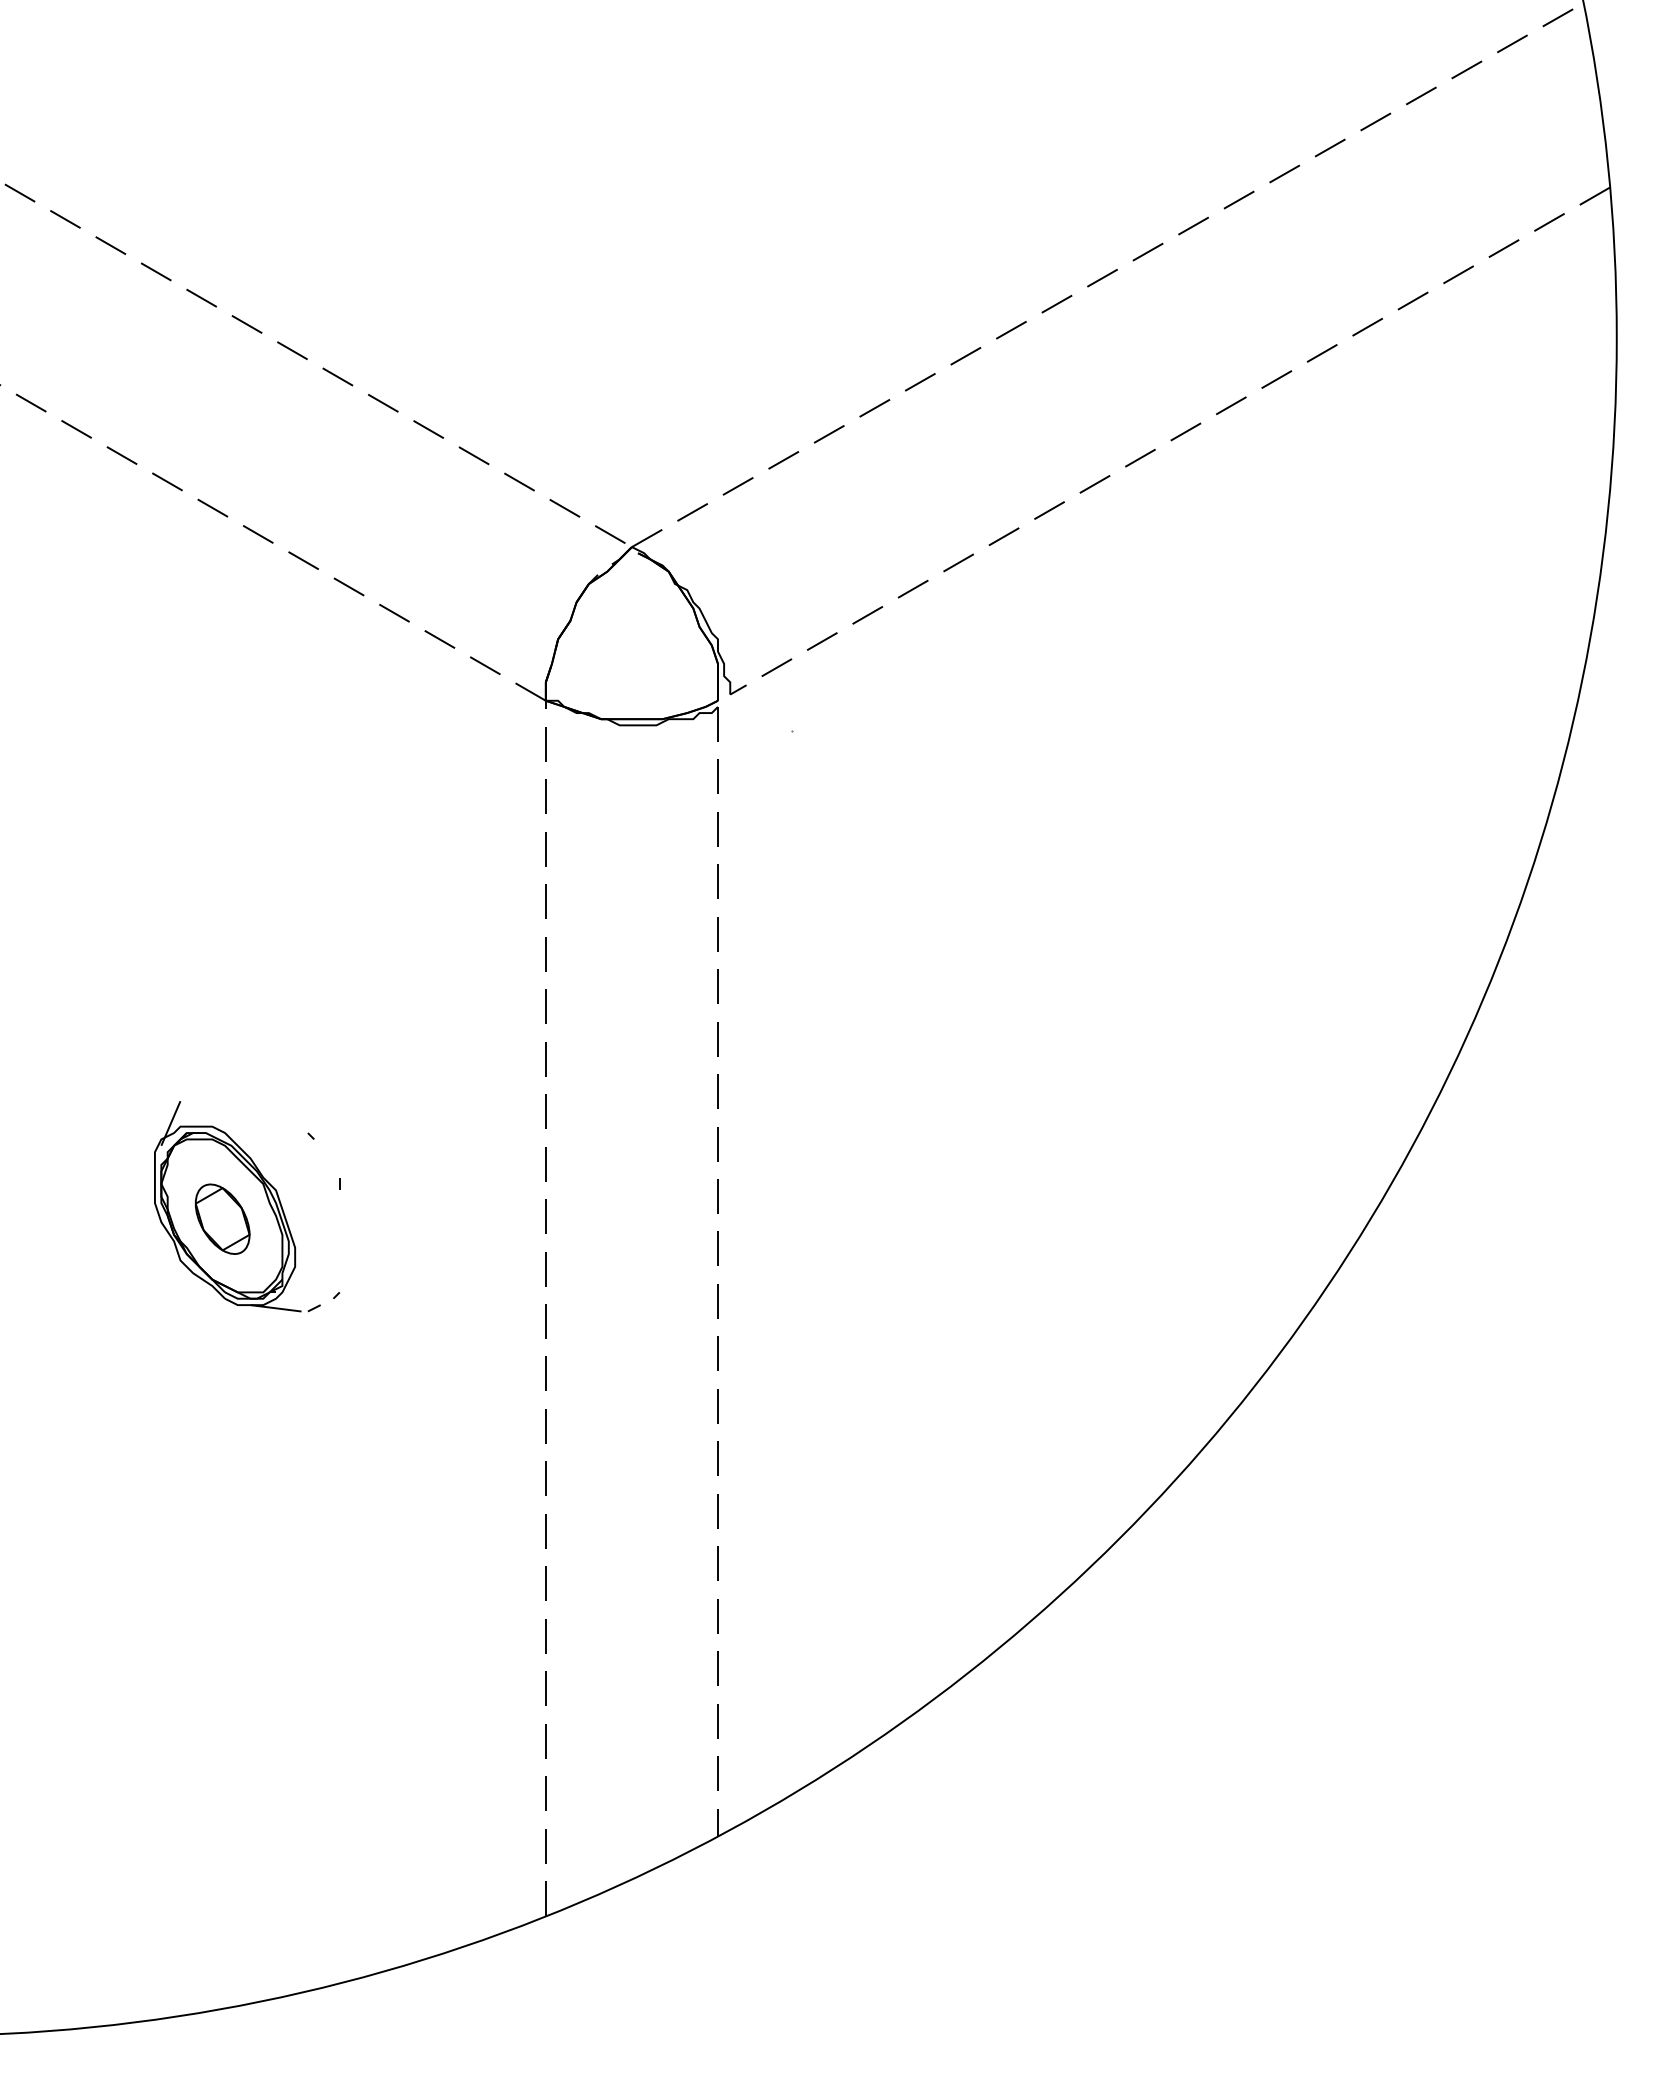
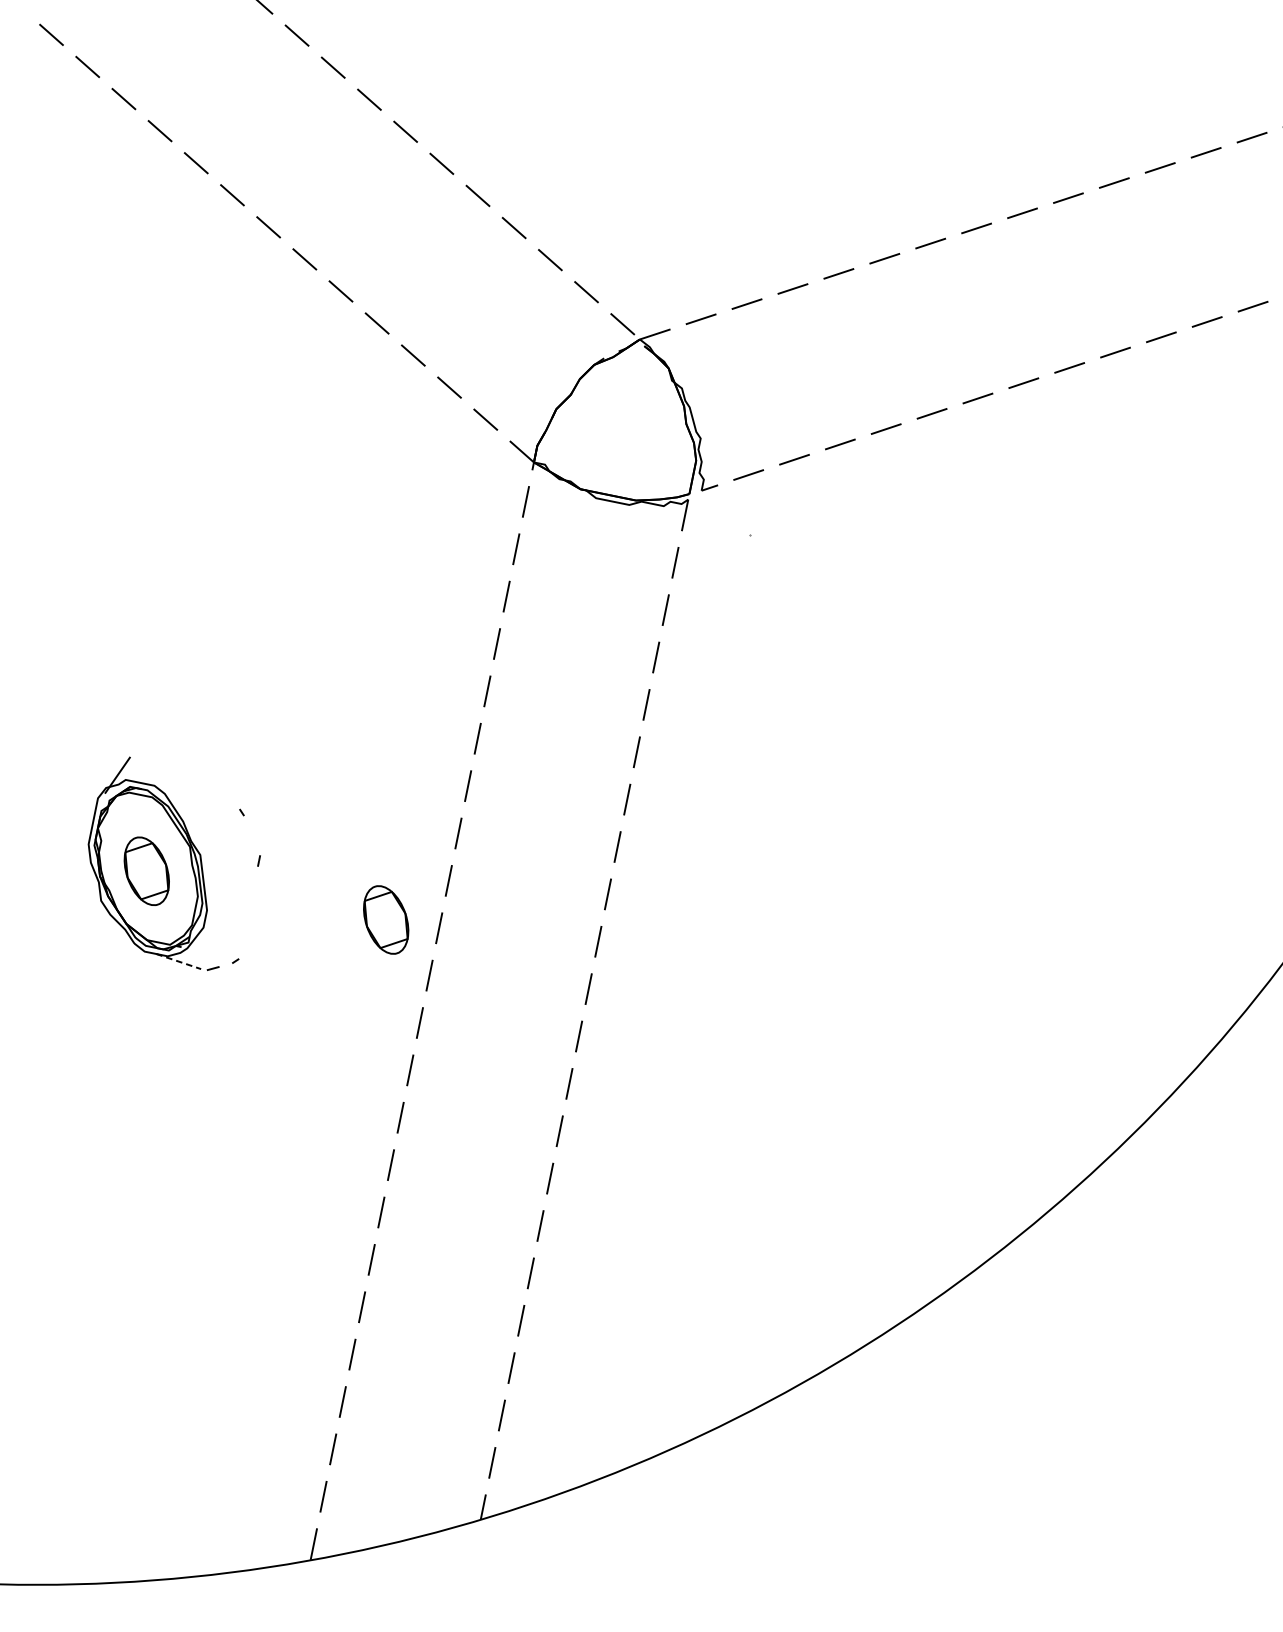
part: (487, 1218) -> (386, 919), added
line: (276, 1308) -> (179, 961), solid -> dashed

